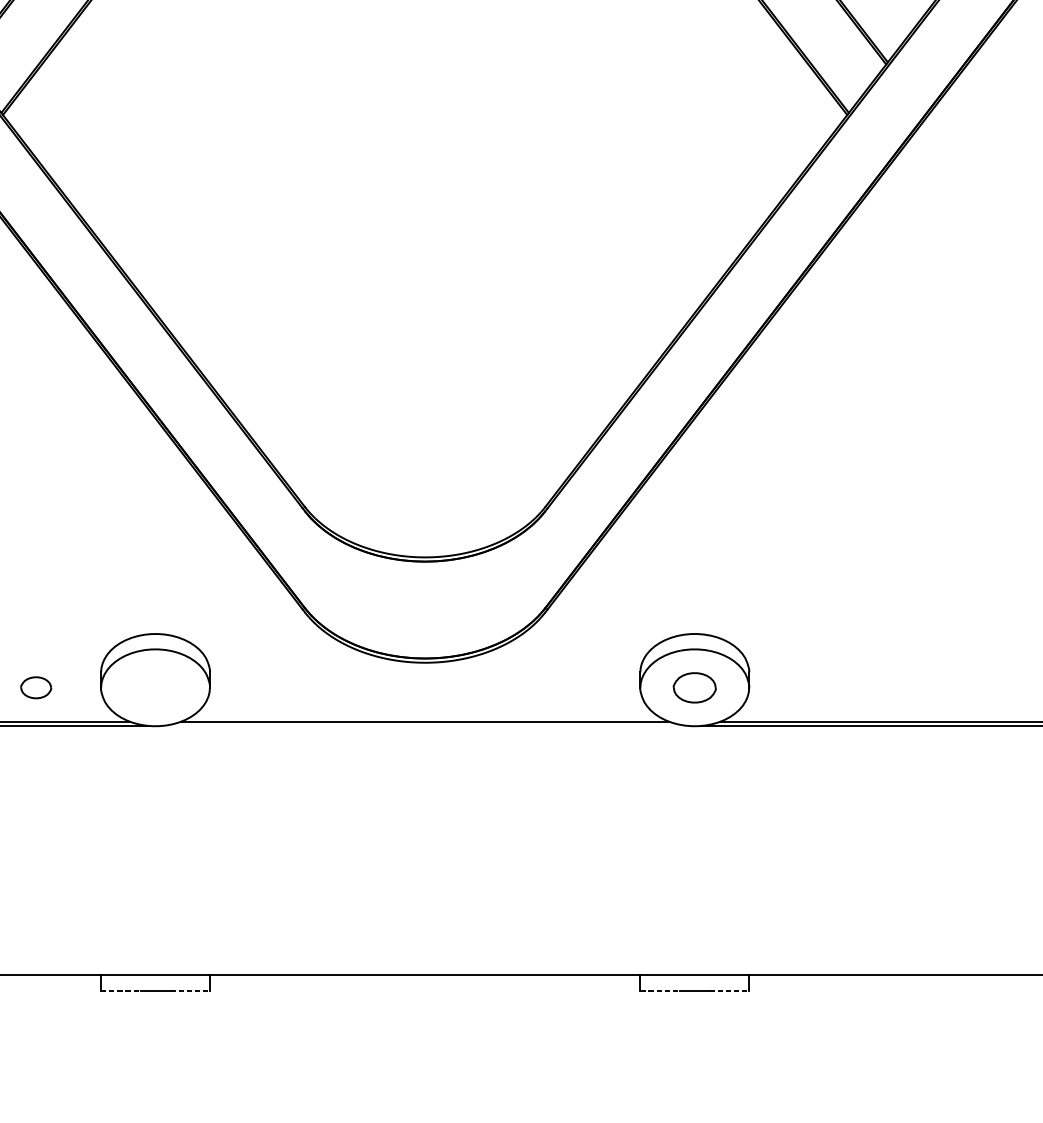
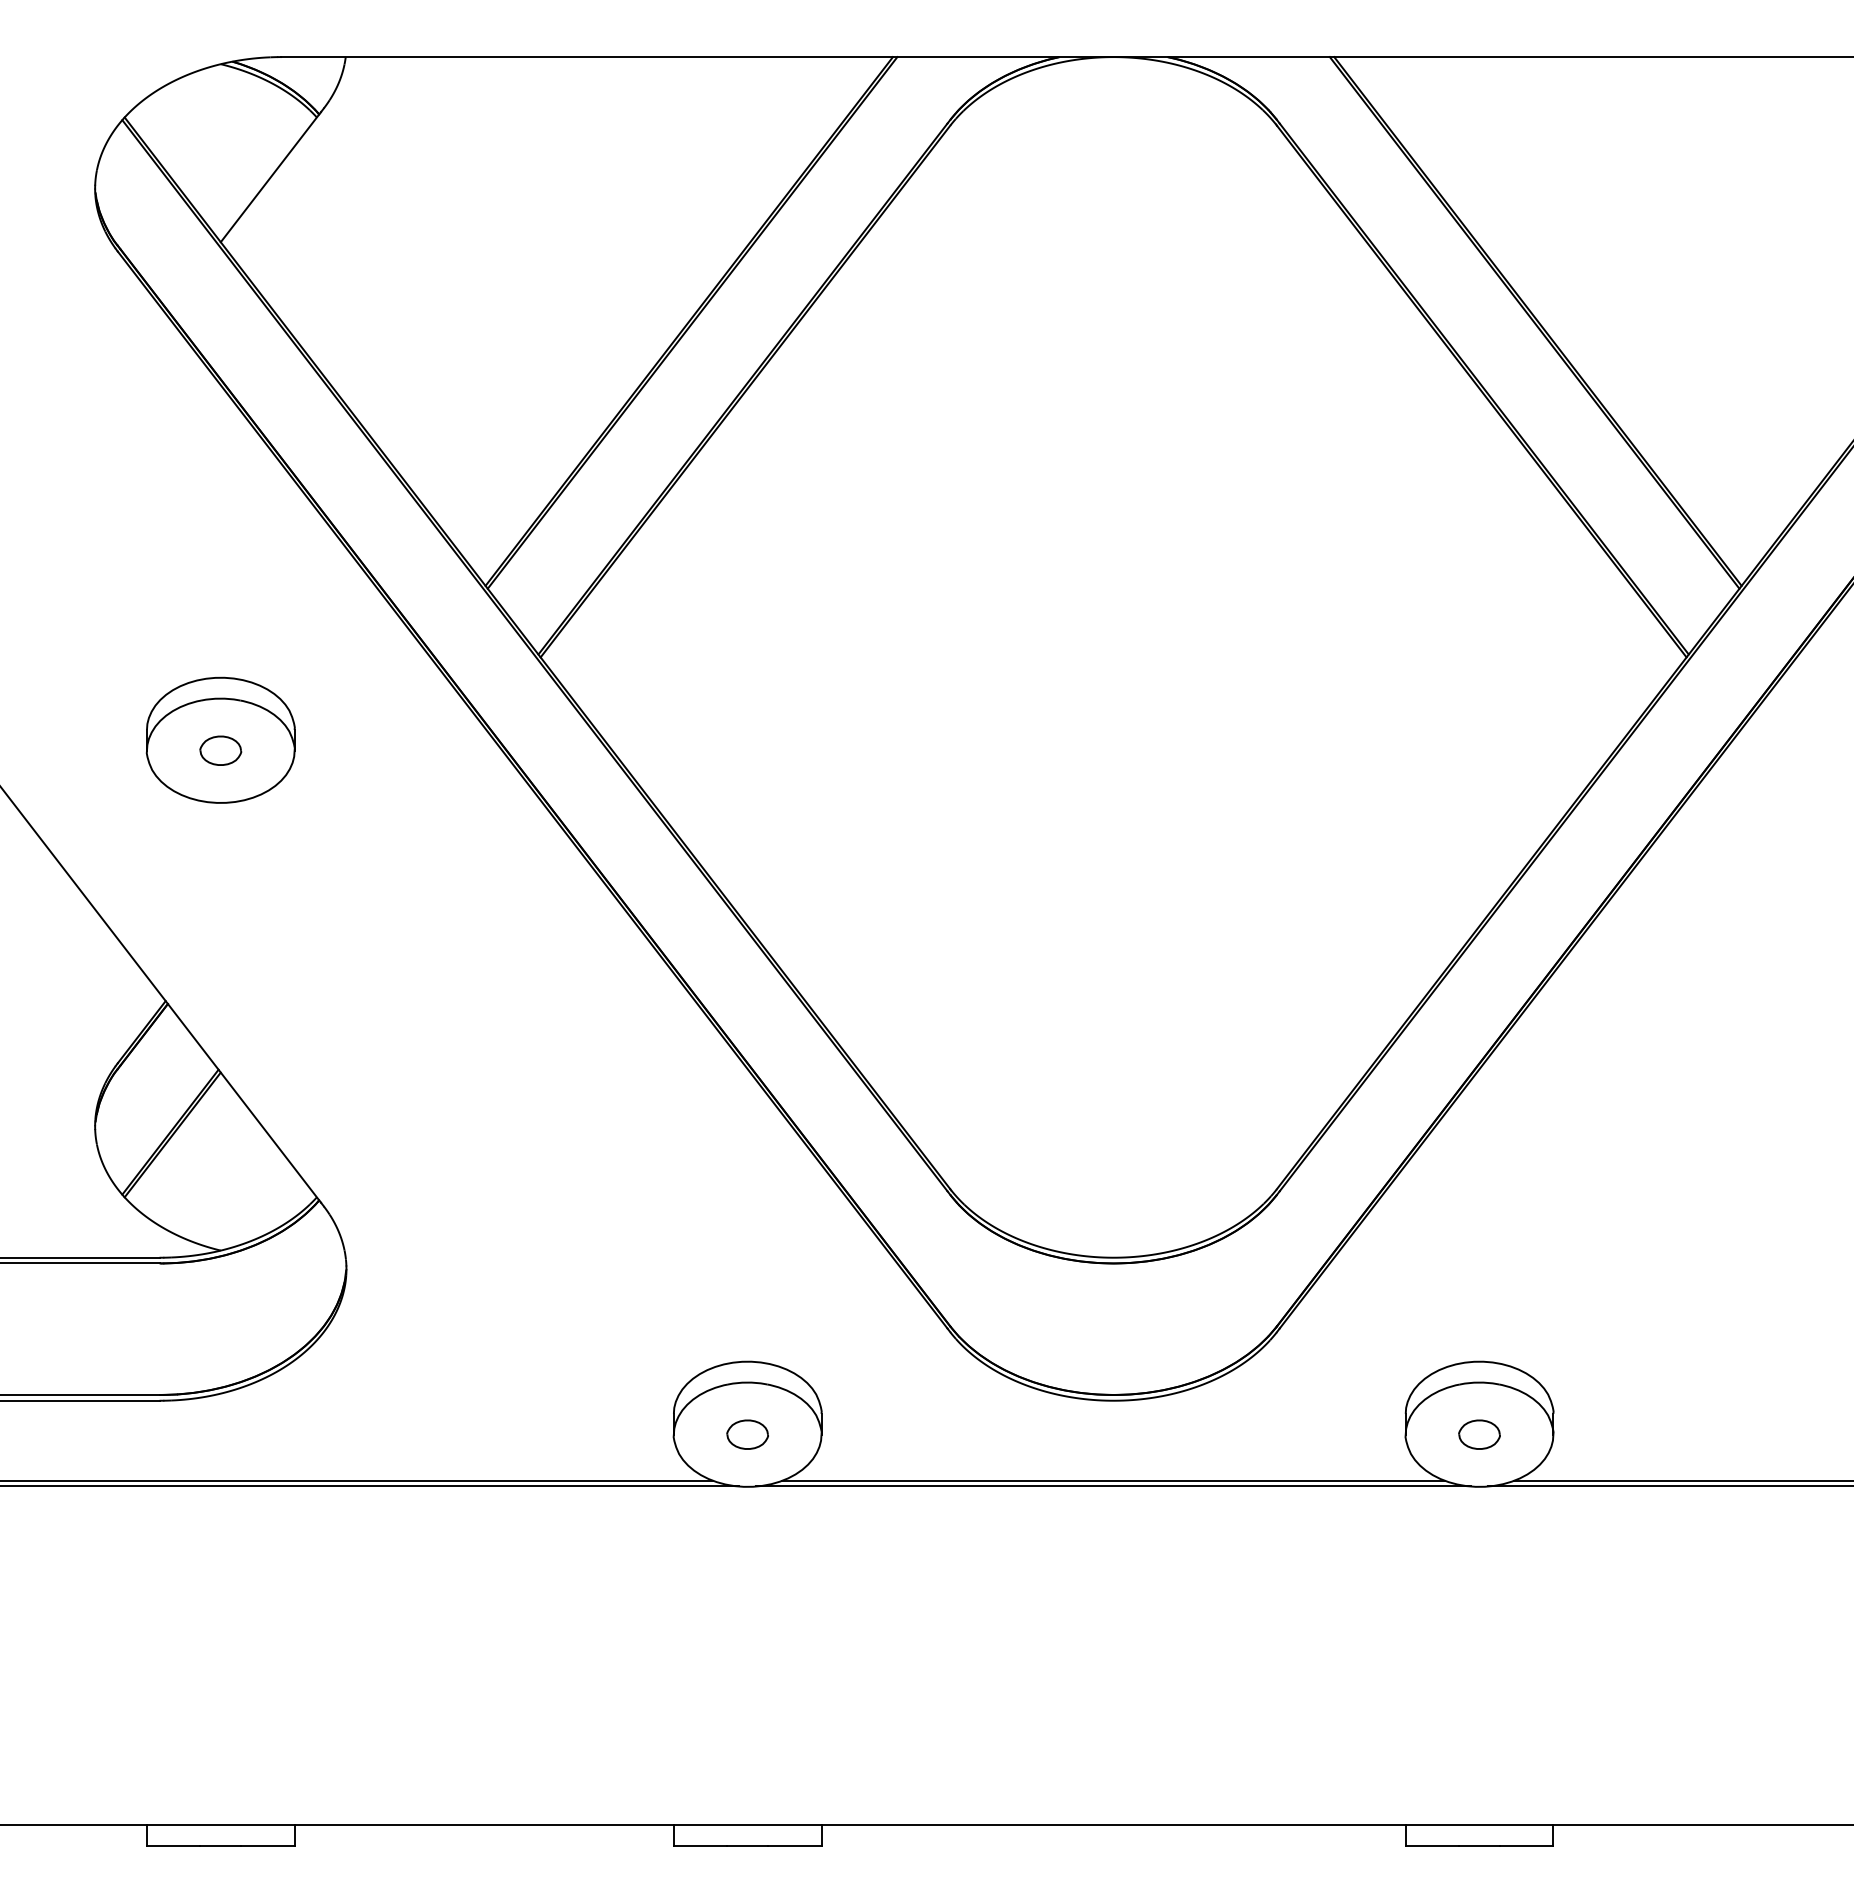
part: (36, 687) -> (747, 1434), moved
part: (694, 687) -> (1479, 1434), size x0.71
line: (425, 725) -> (1113, 1486), added
line: (120, 990) -> (700, 1845), dashed -> solid
line: (190, 990) -> (794, 1845), dashed -> solid
line: (660, 990) -> (1432, 1845), dashed -> solid
line: (729, 990) -> (1526, 1845), dashed -> solid

